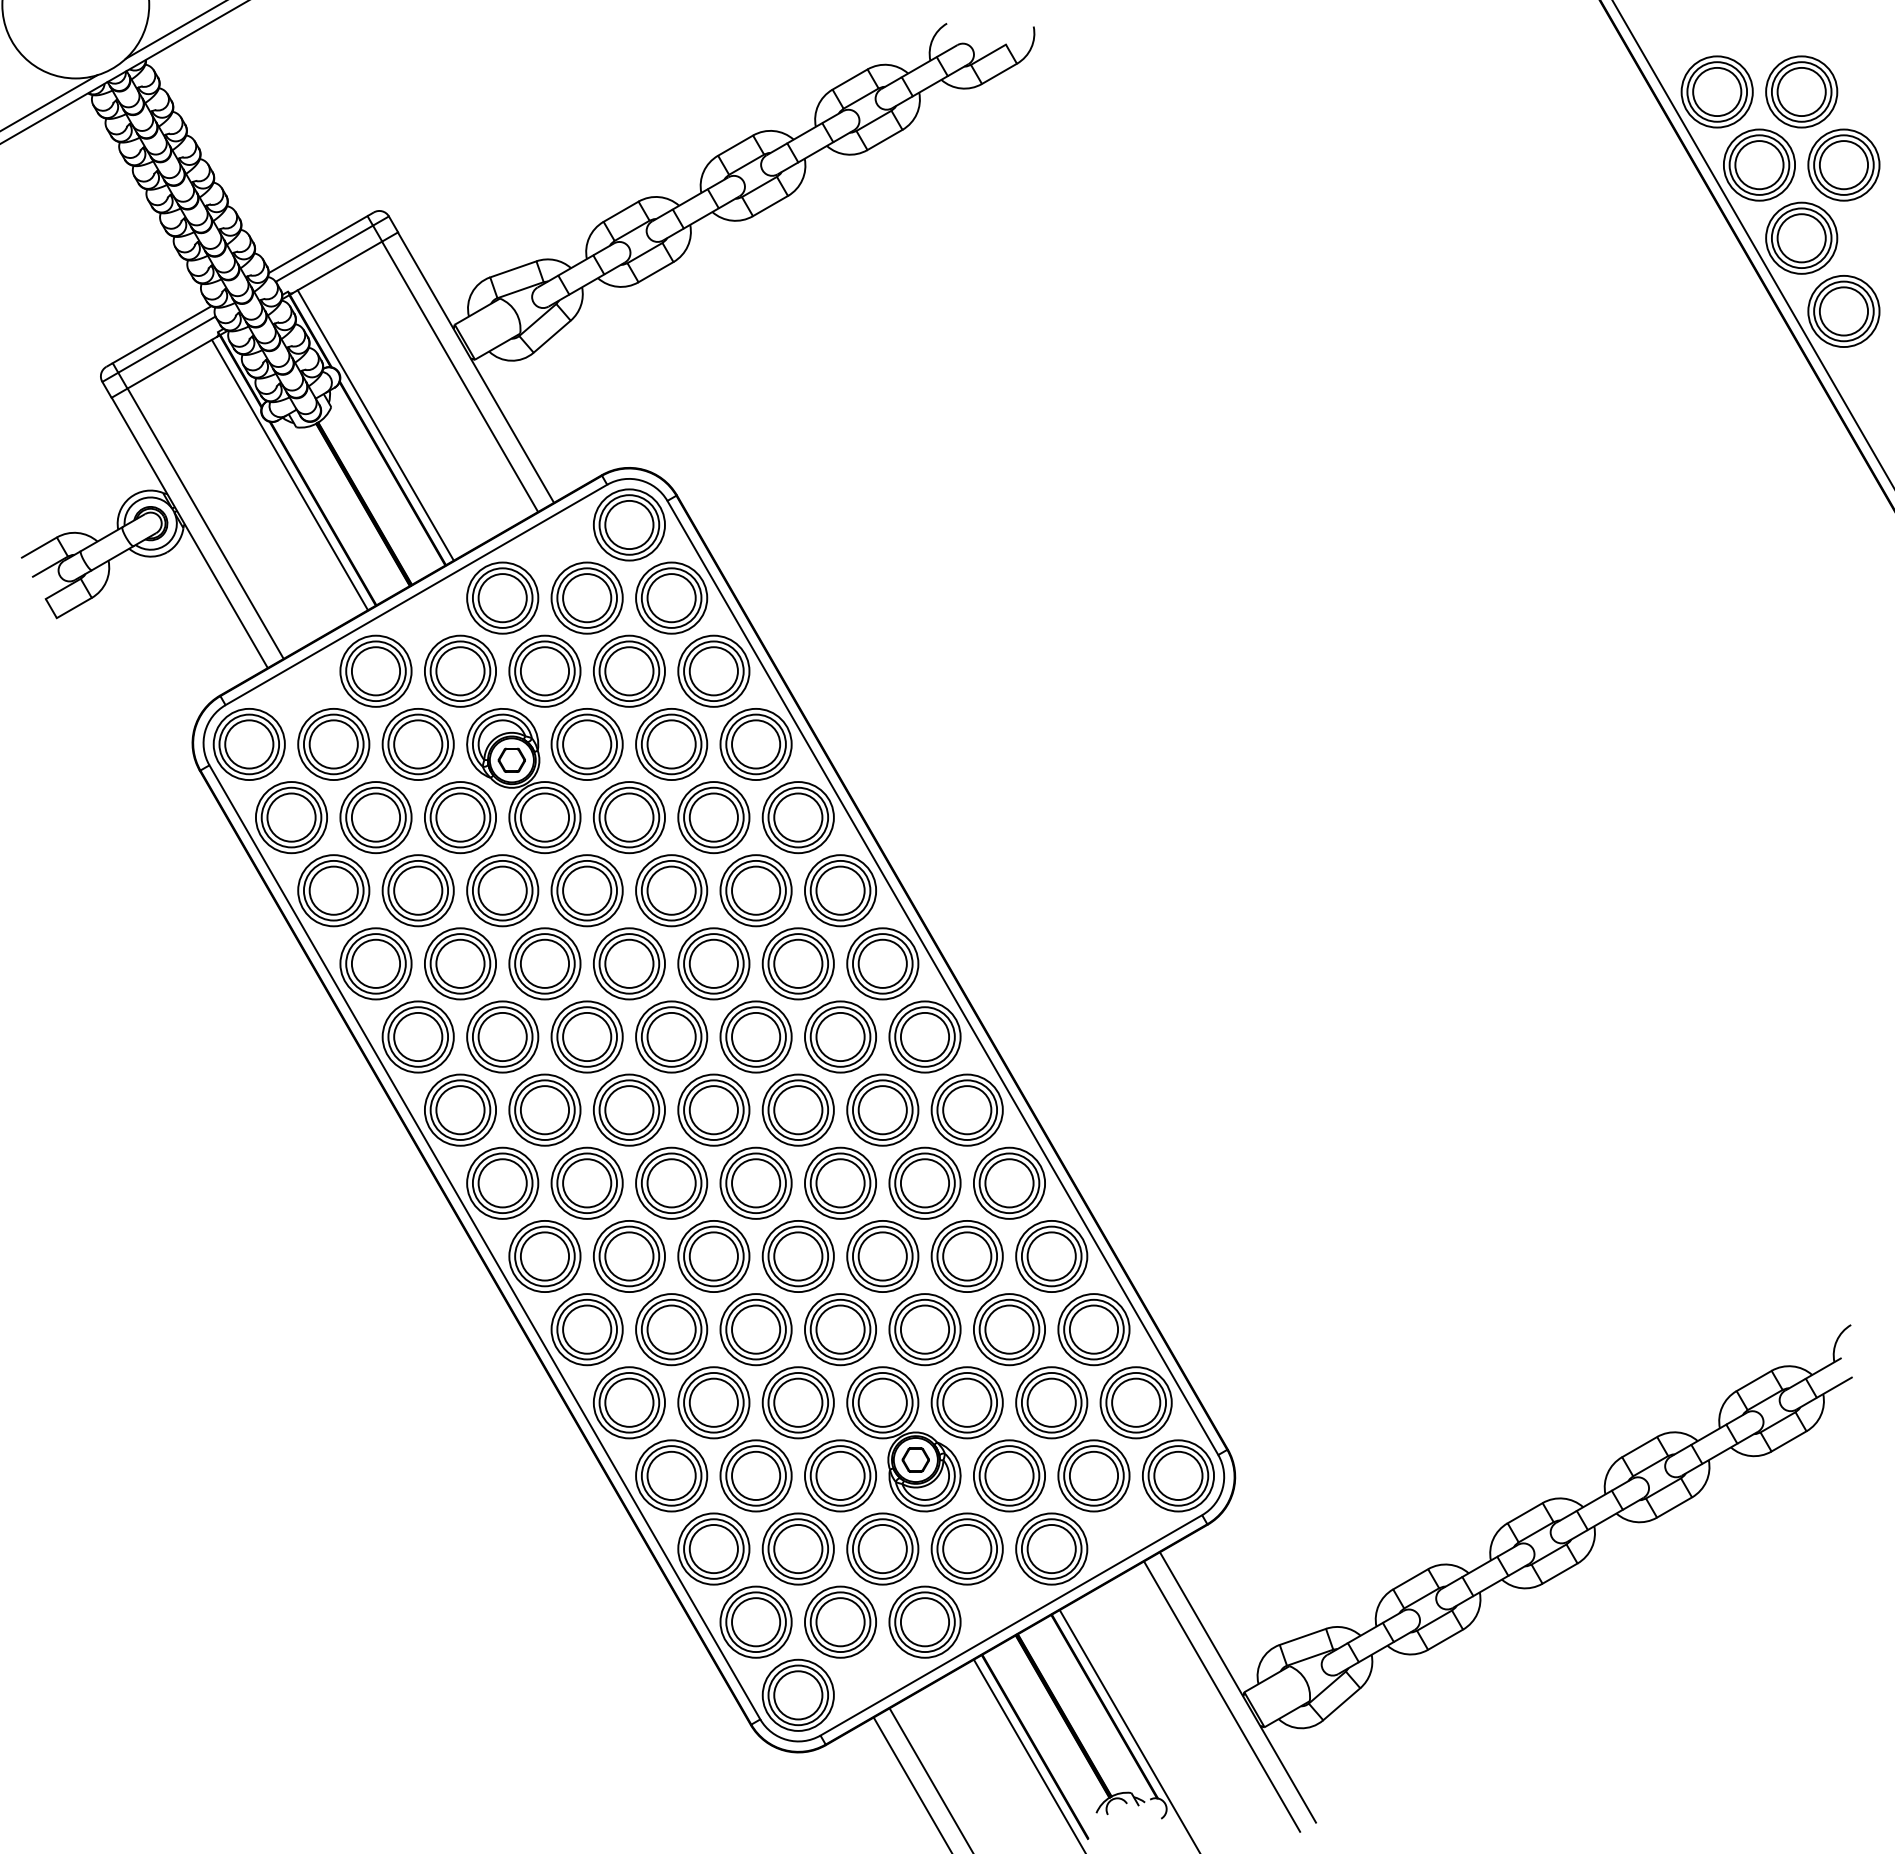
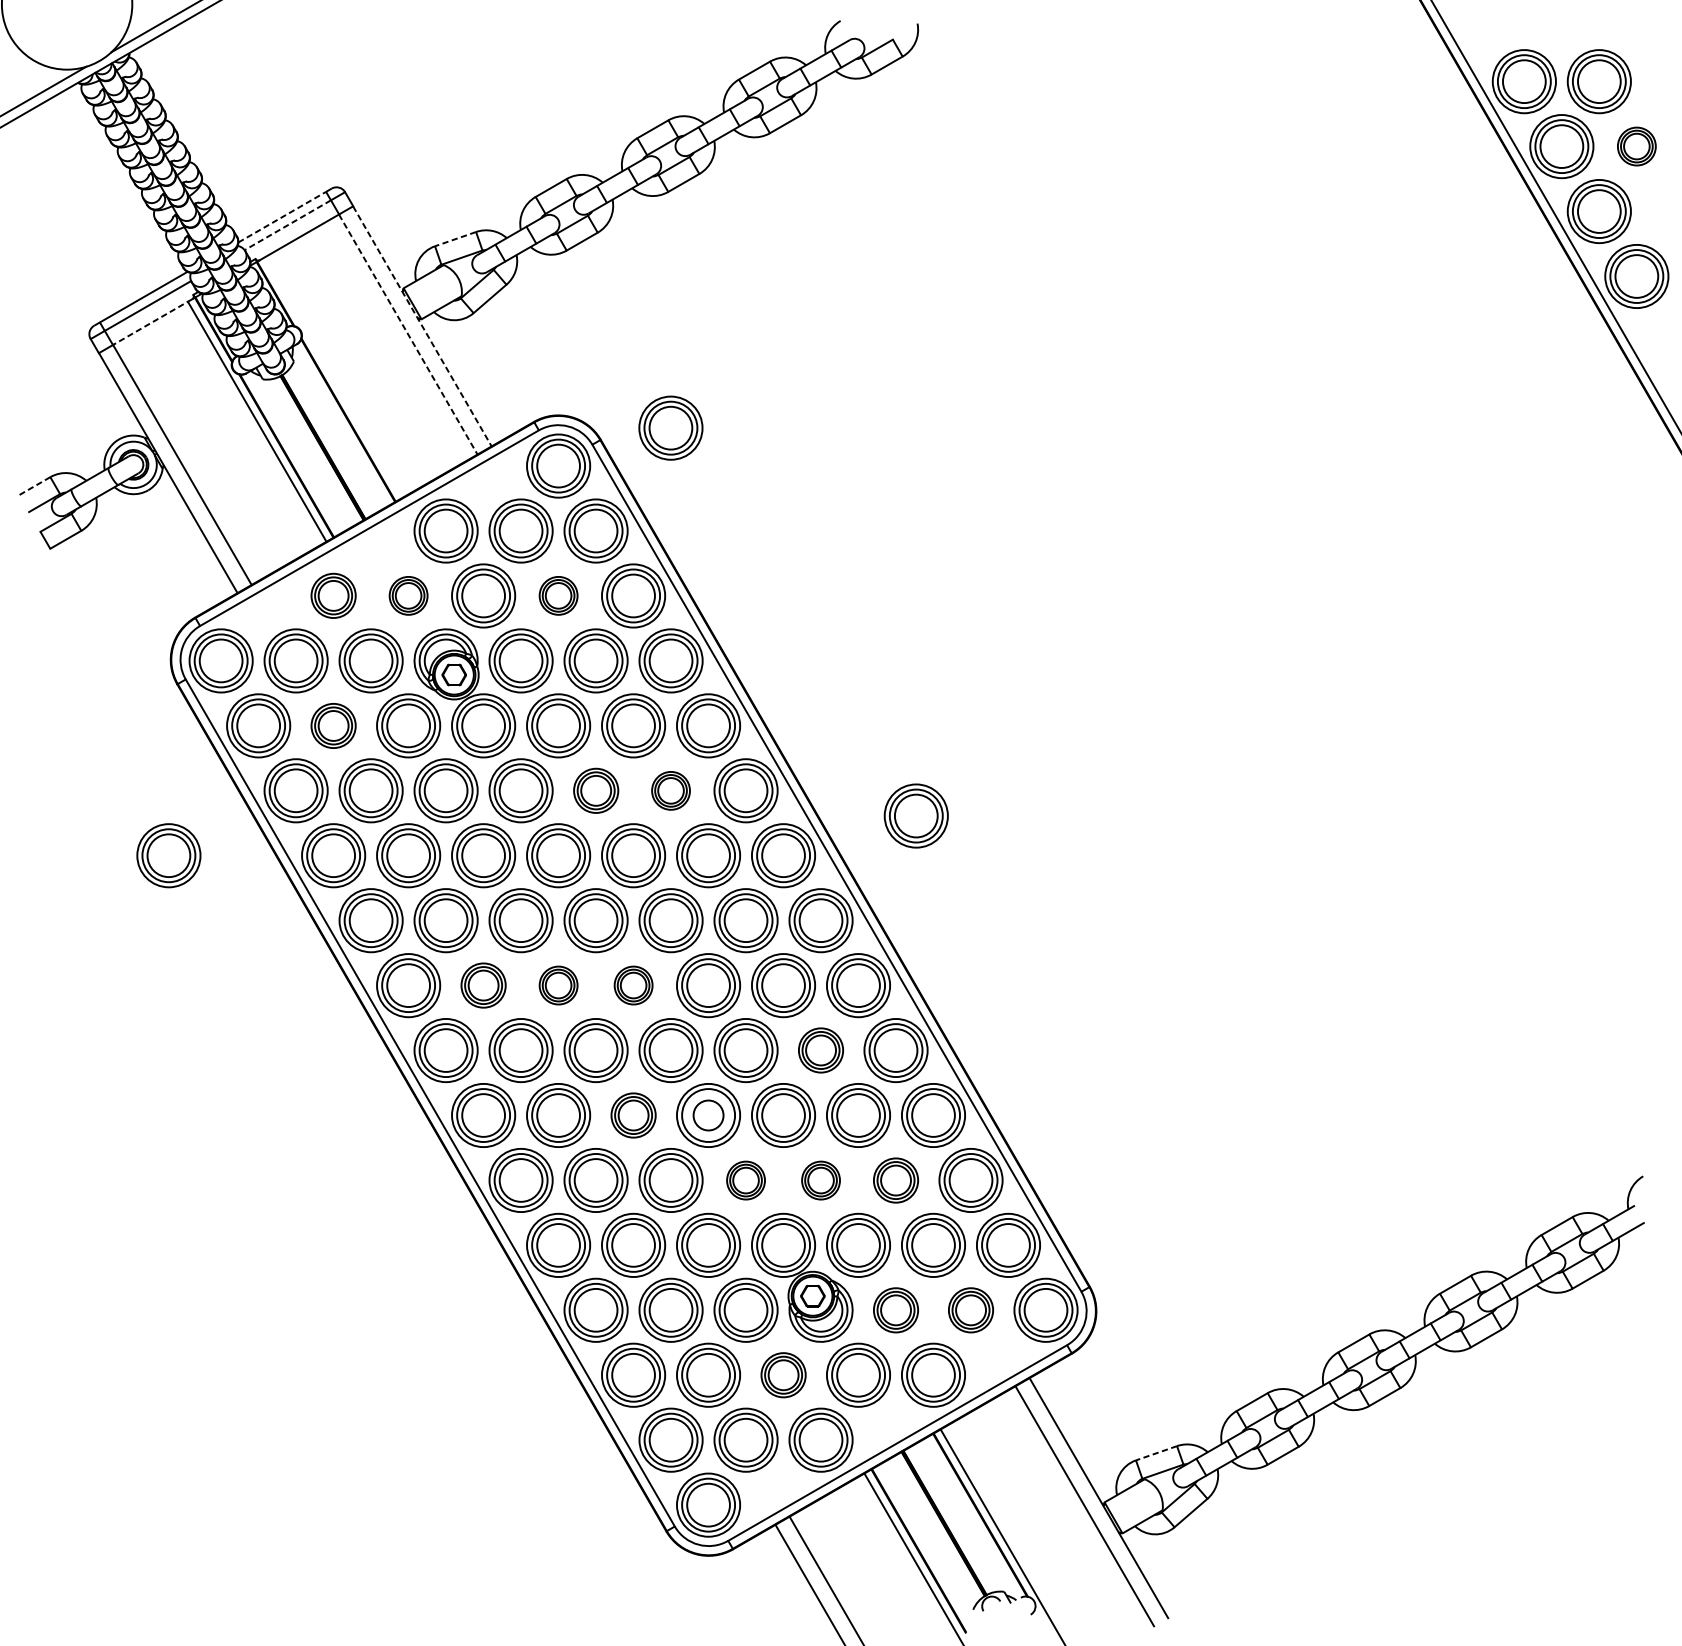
part: (1843, 164) -> (1636, 146), size x0.6
line: (318, 244) -> (282, 217), solid -> dashed
line: (323, 254) -> (287, 225), solid -> dashed
line: (512, 269) -> (454, 239), solid -> dashed
line: (172, 362) -> (152, 321), solid -> dashed
line: (476, 368) -> (422, 327), solid -> dashed
line: (460, 377) -> (408, 335), solid -> dashed
line: (375, 425) -> (333, 377), removed
part: (755, 481) -> (670, 427), added
line: (39, 547) -> (34, 486), solid -> dashed
part: (375, 670) -> (333, 595), size x0.7
part: (460, 670) -> (408, 595), size x0.6
part: (629, 670) -> (558, 595), size x0.6
part: (375, 817) -> (333, 725), size x0.7
part: (671, 890) -> (595, 790), size x0.7
part: (755, 890) -> (670, 790), size x0.6
part: (1031, 918) -> (915, 815), added
part: (190, 963) -> (168, 855), added
part: (544, 1109) -> (483, 985), size x0.7
part: (629, 1109) -> (558, 985), size x0.6
part: (713, 1109) -> (633, 985), size x0.6
part: (924, 1182) -> (820, 1049), size x0.7
part: (713, 1256) -> (633, 1115), size x0.7
circle: (798, 1256) -> (708, 1115), size x0.7
part: (840, 1329) -> (746, 1180), size x0.6
part: (924, 1329) -> (820, 1180), size x0.6
part: (1009, 1329) -> (896, 1180), size x0.7
part: (1009, 1475) -> (896, 1309), size x0.7
part: (1093, 1475) -> (970, 1309), size x0.7
part: (882, 1548) -> (783, 1374), size x0.7
line: (1302, 1637) -> (1156, 1453), solid -> dashed

